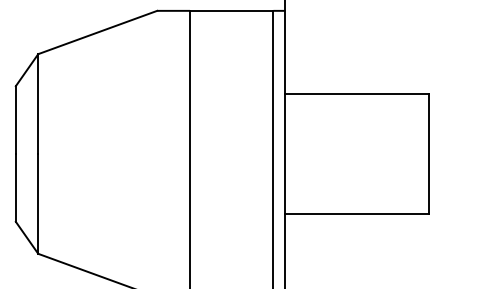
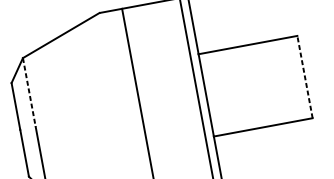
line: (38, 104) -> (29, 92), solid -> dashed
line: (428, 154) -> (305, 77), solid -> dashed

